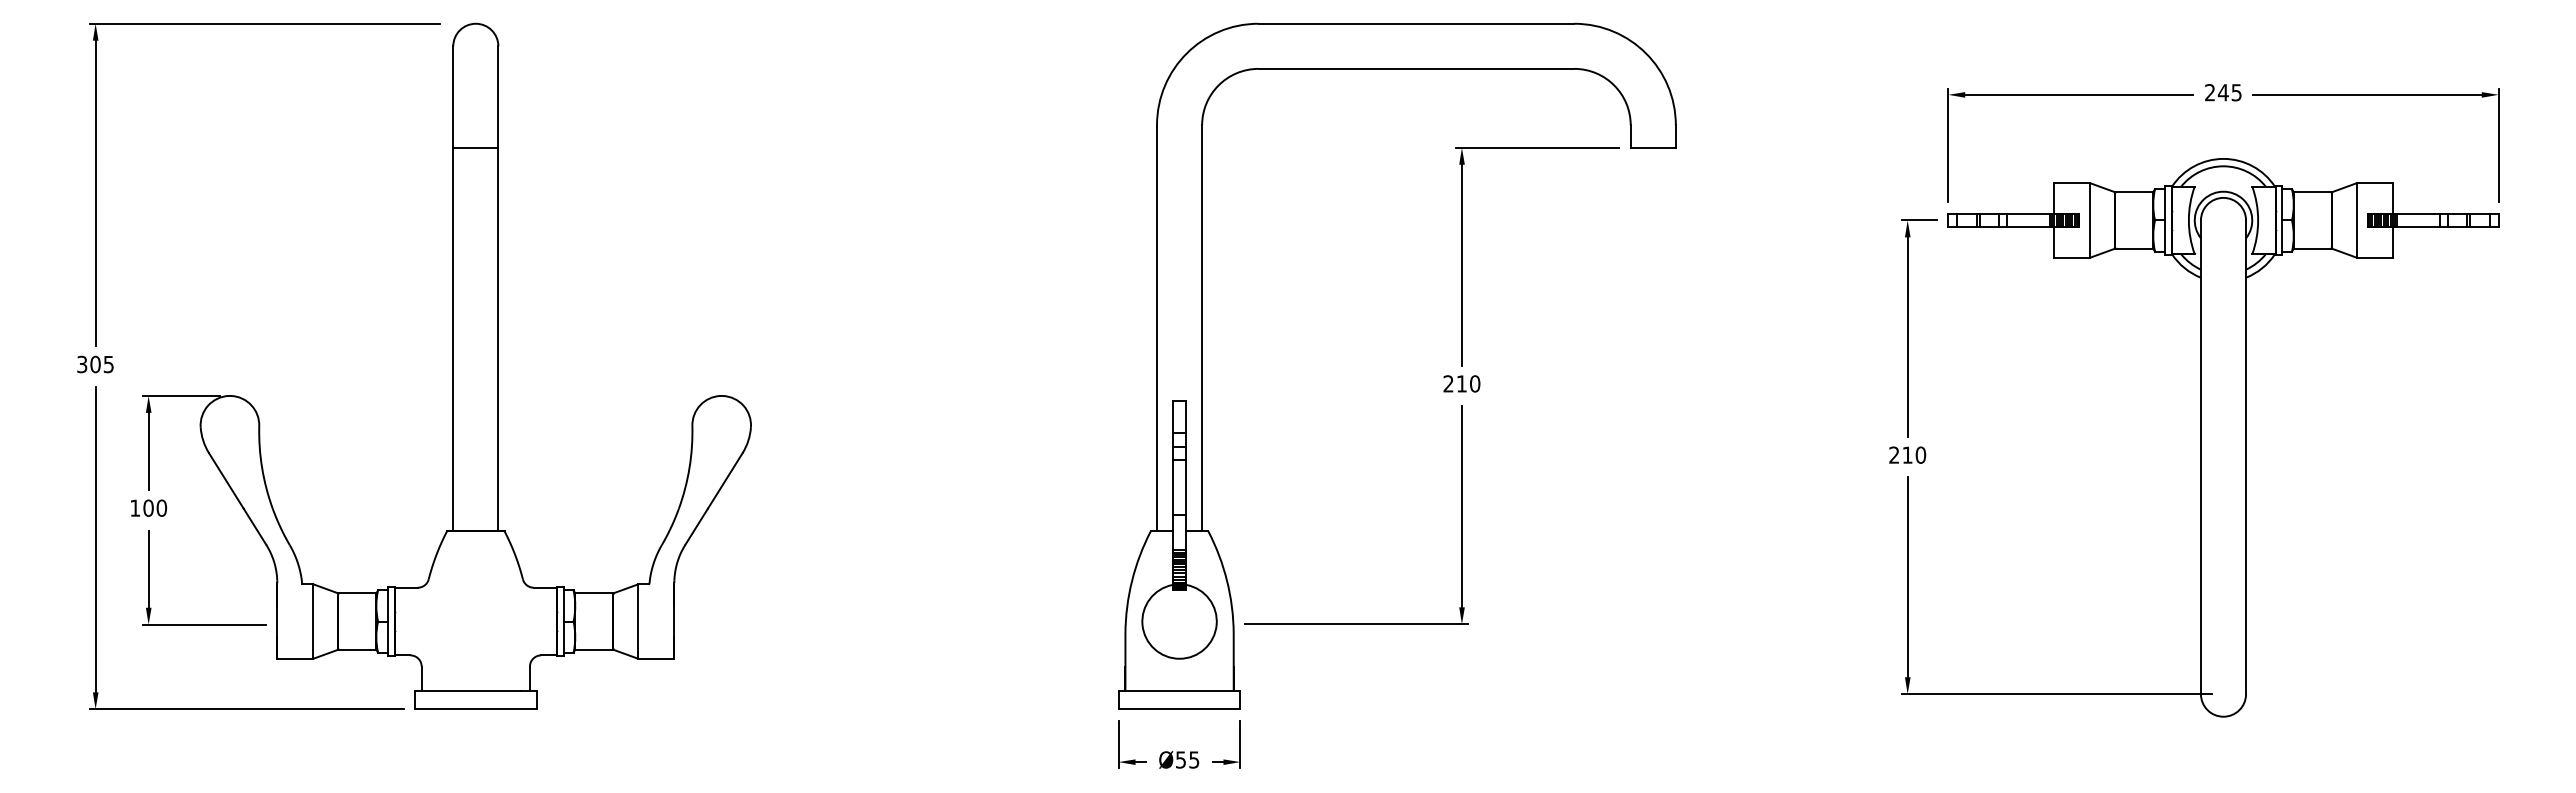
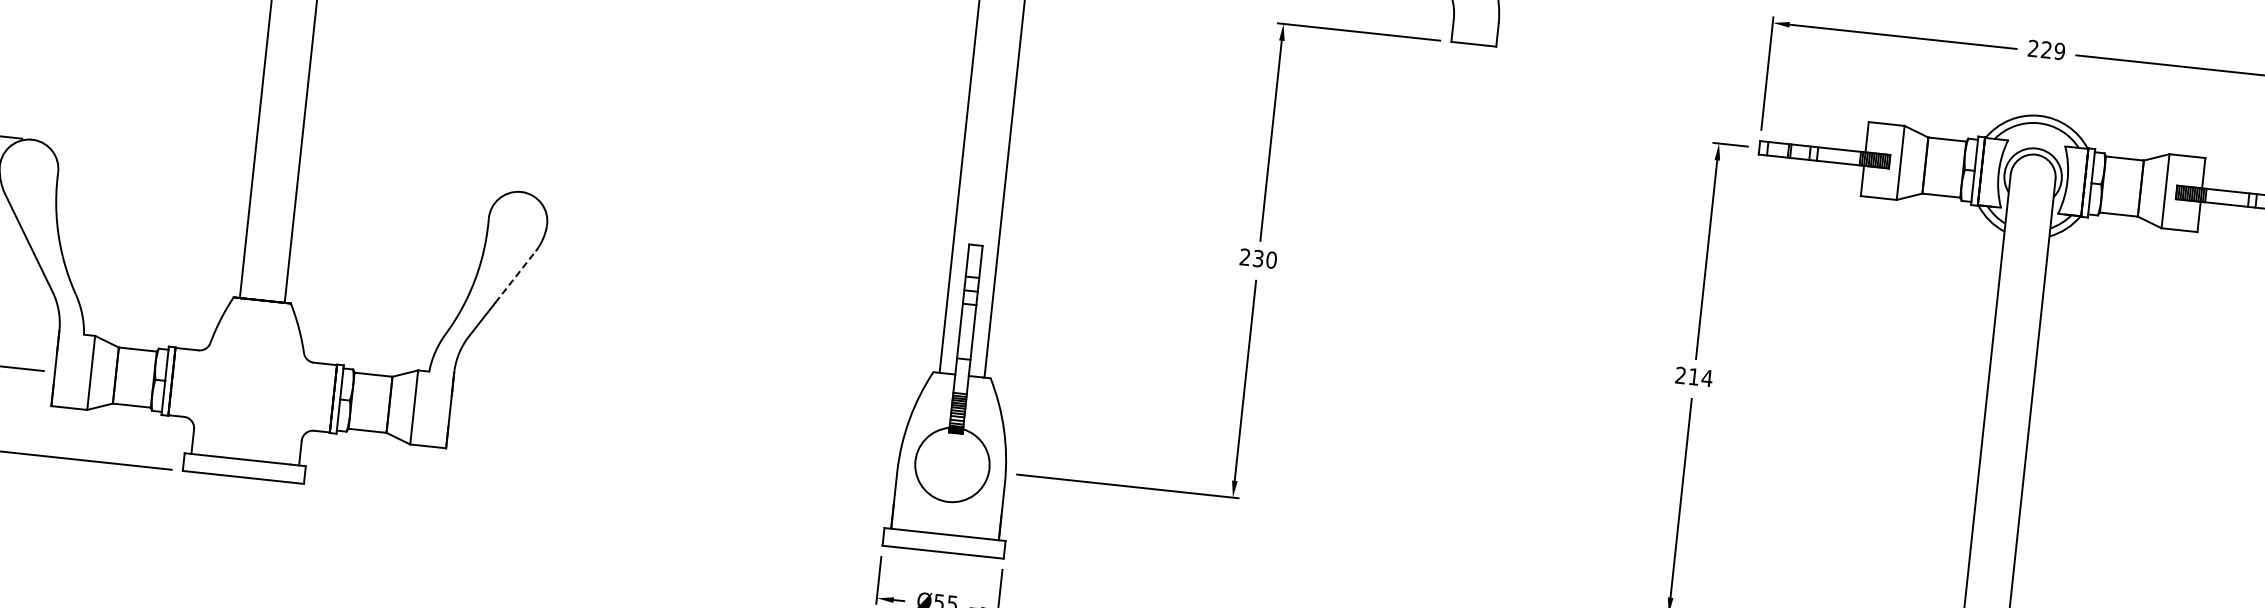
text: (2229, 92) -> (2052, 50), 245 -> 229
text: (1461, 383) -> (1258, 258), 210 -> 230
text: (1920, 454) -> (1706, 377), 210 -> 214
line: (725, 481) -> (515, 277), solid -> dashed

